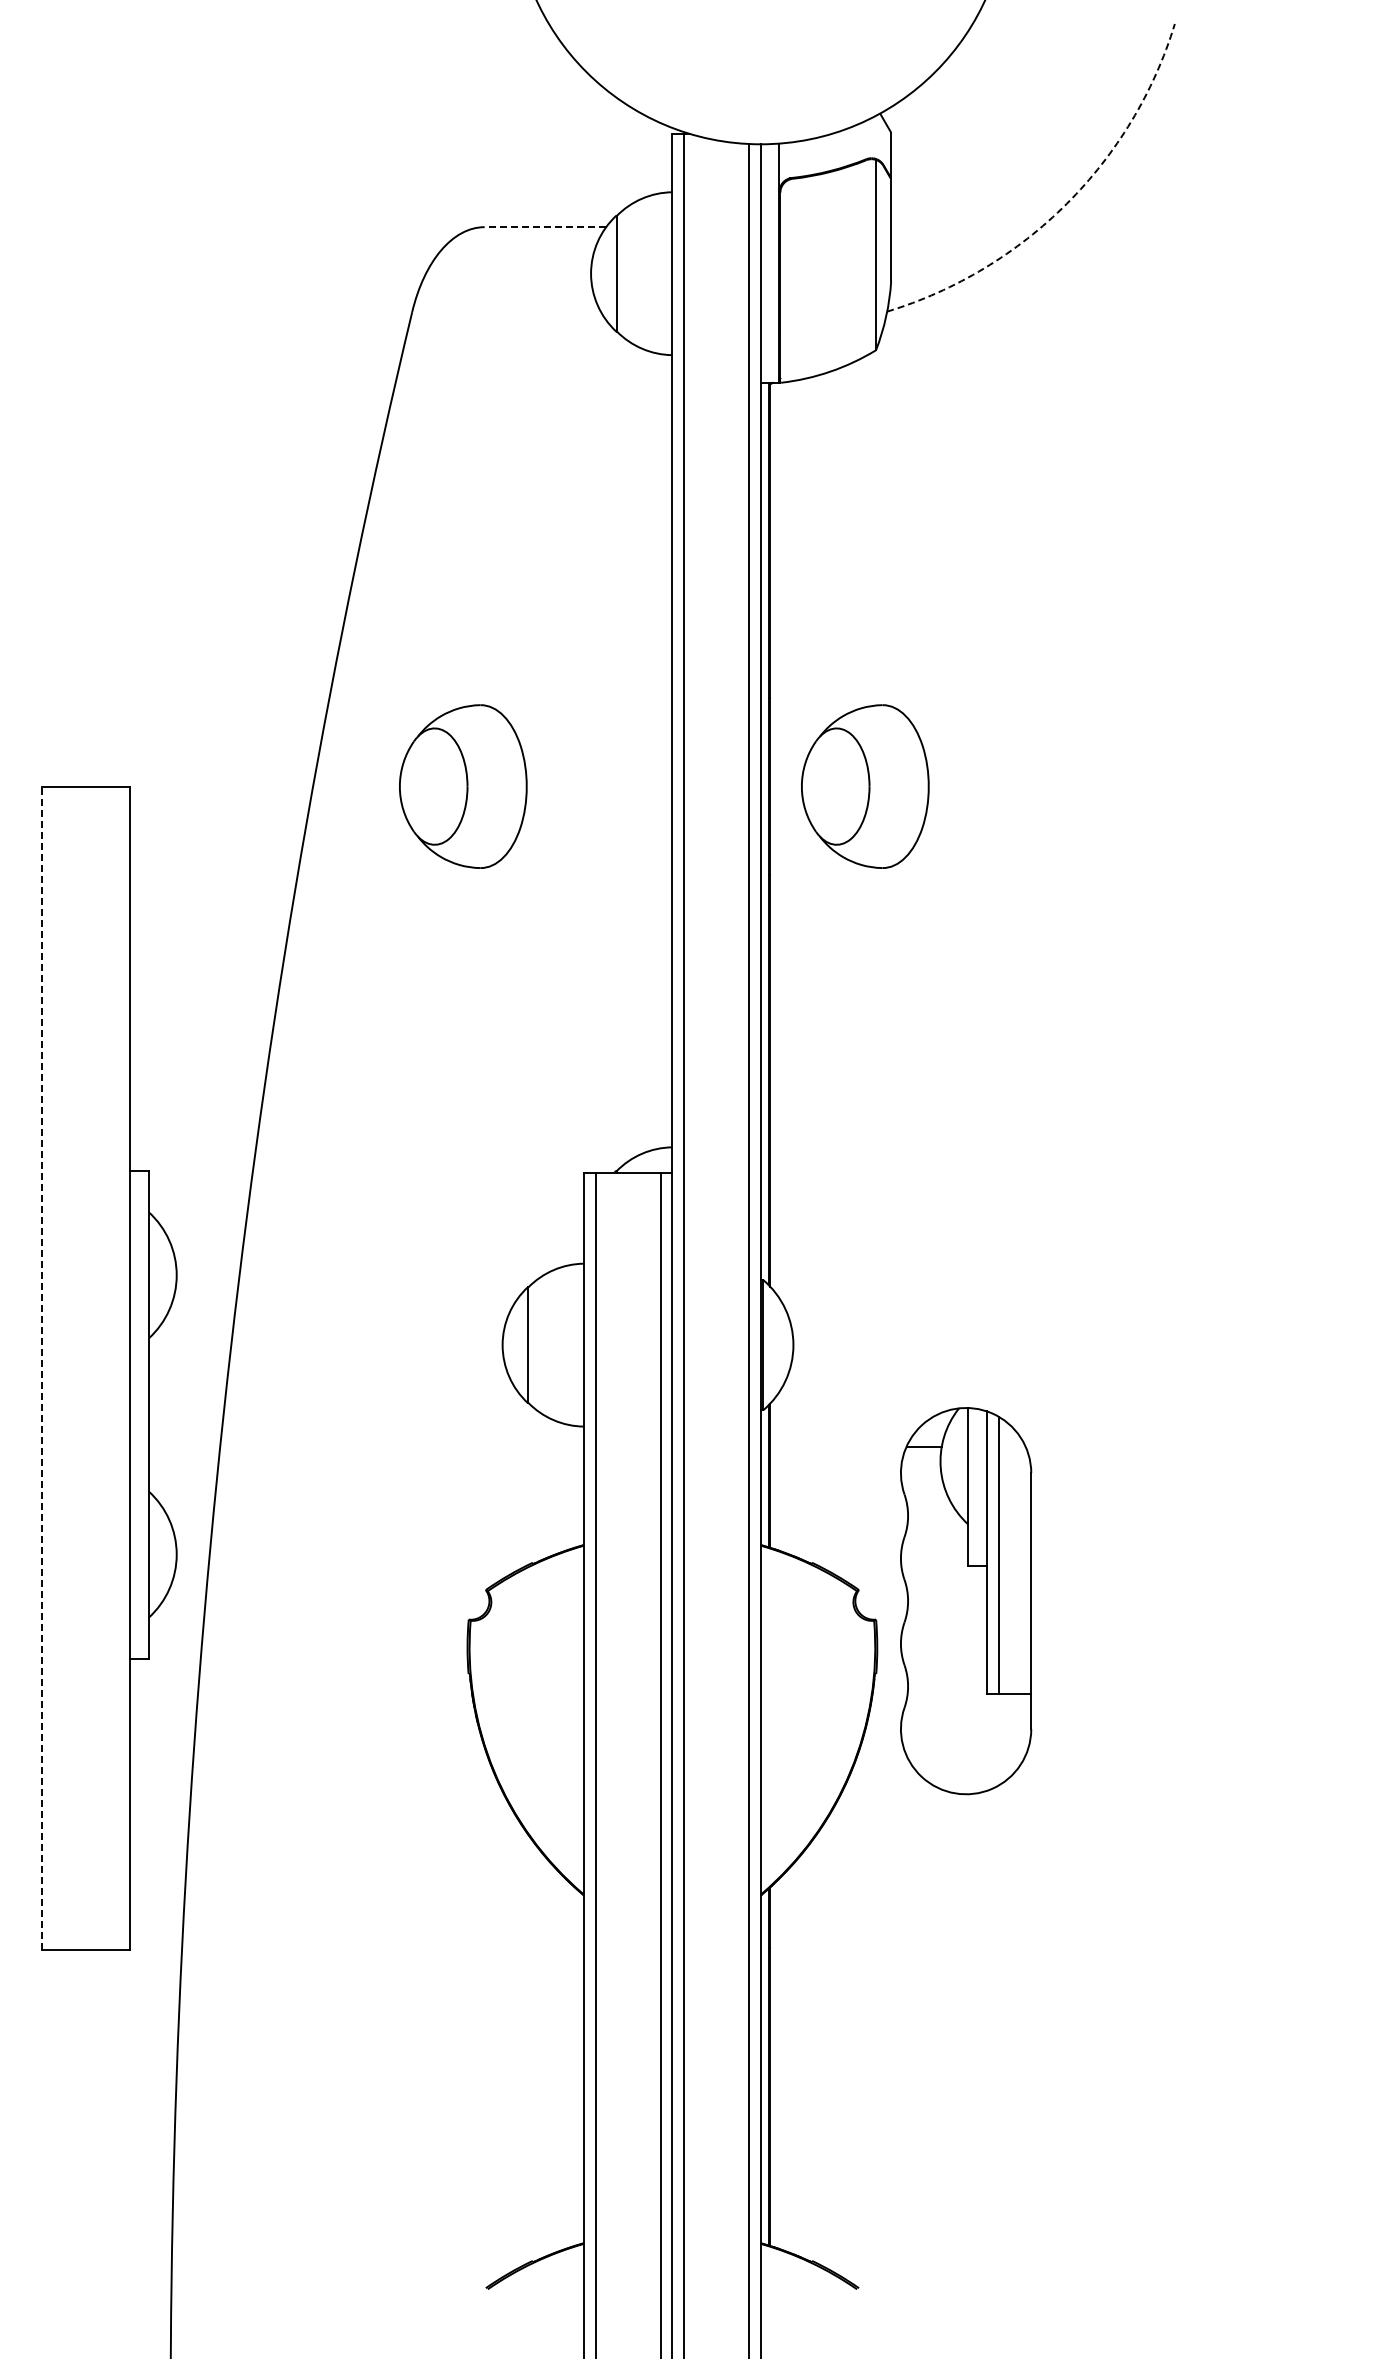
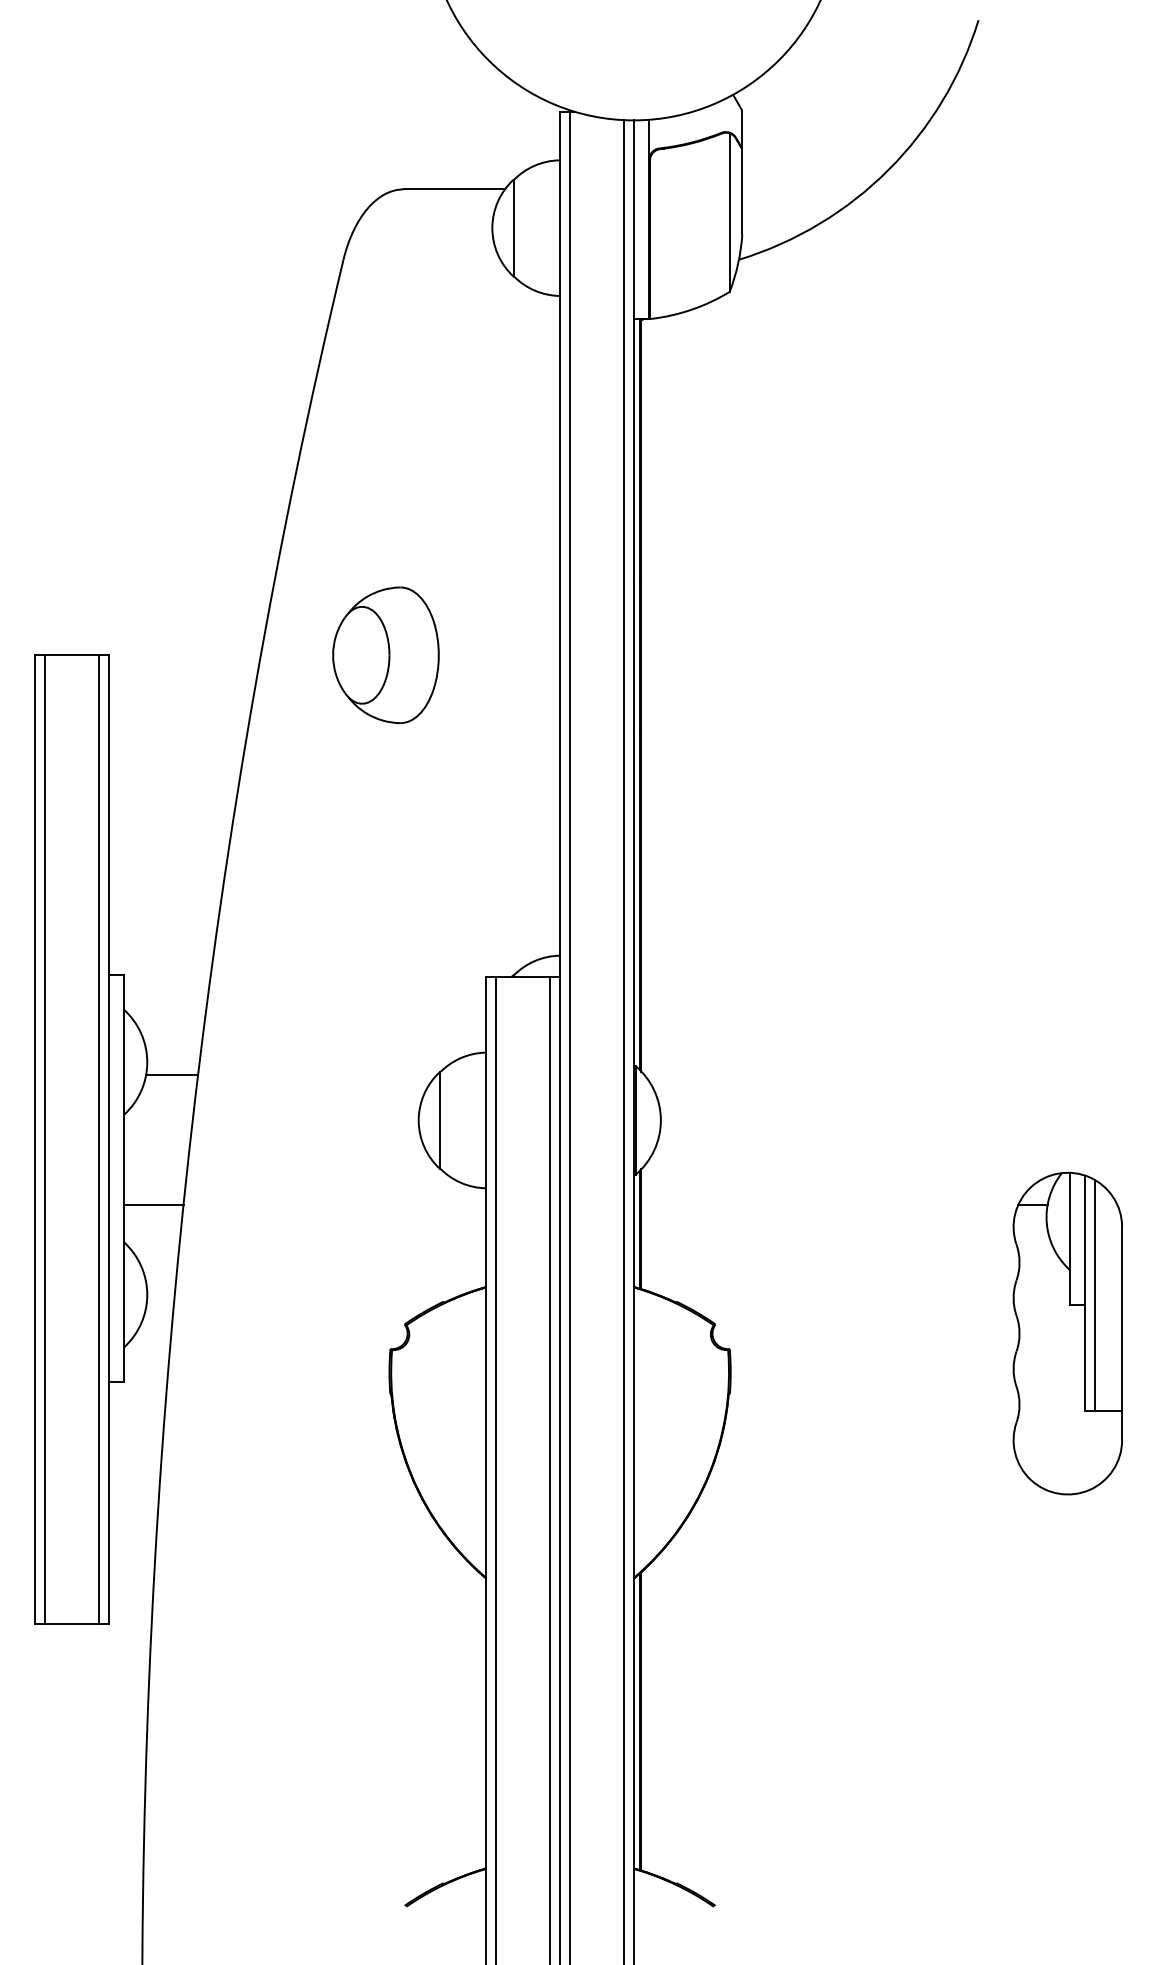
arc: (1066, 203) -> (888, 169), dashed -> solid
line: (545, 227) -> (454, 189), dashed -> solid
part: (865, 786) -> (720, 655), removed
line: (206, 1290) -> (172, 1074), added
line: (41, 1368) -> (34, 1139), dashed -> solid
line: (53, 1368) -> (44, 1139), added
line: (118, 1368) -> (98, 1139), added
line: (184, 1446) -> (153, 1204), added
part: (966, 1601) -> (1068, 1333), moved

